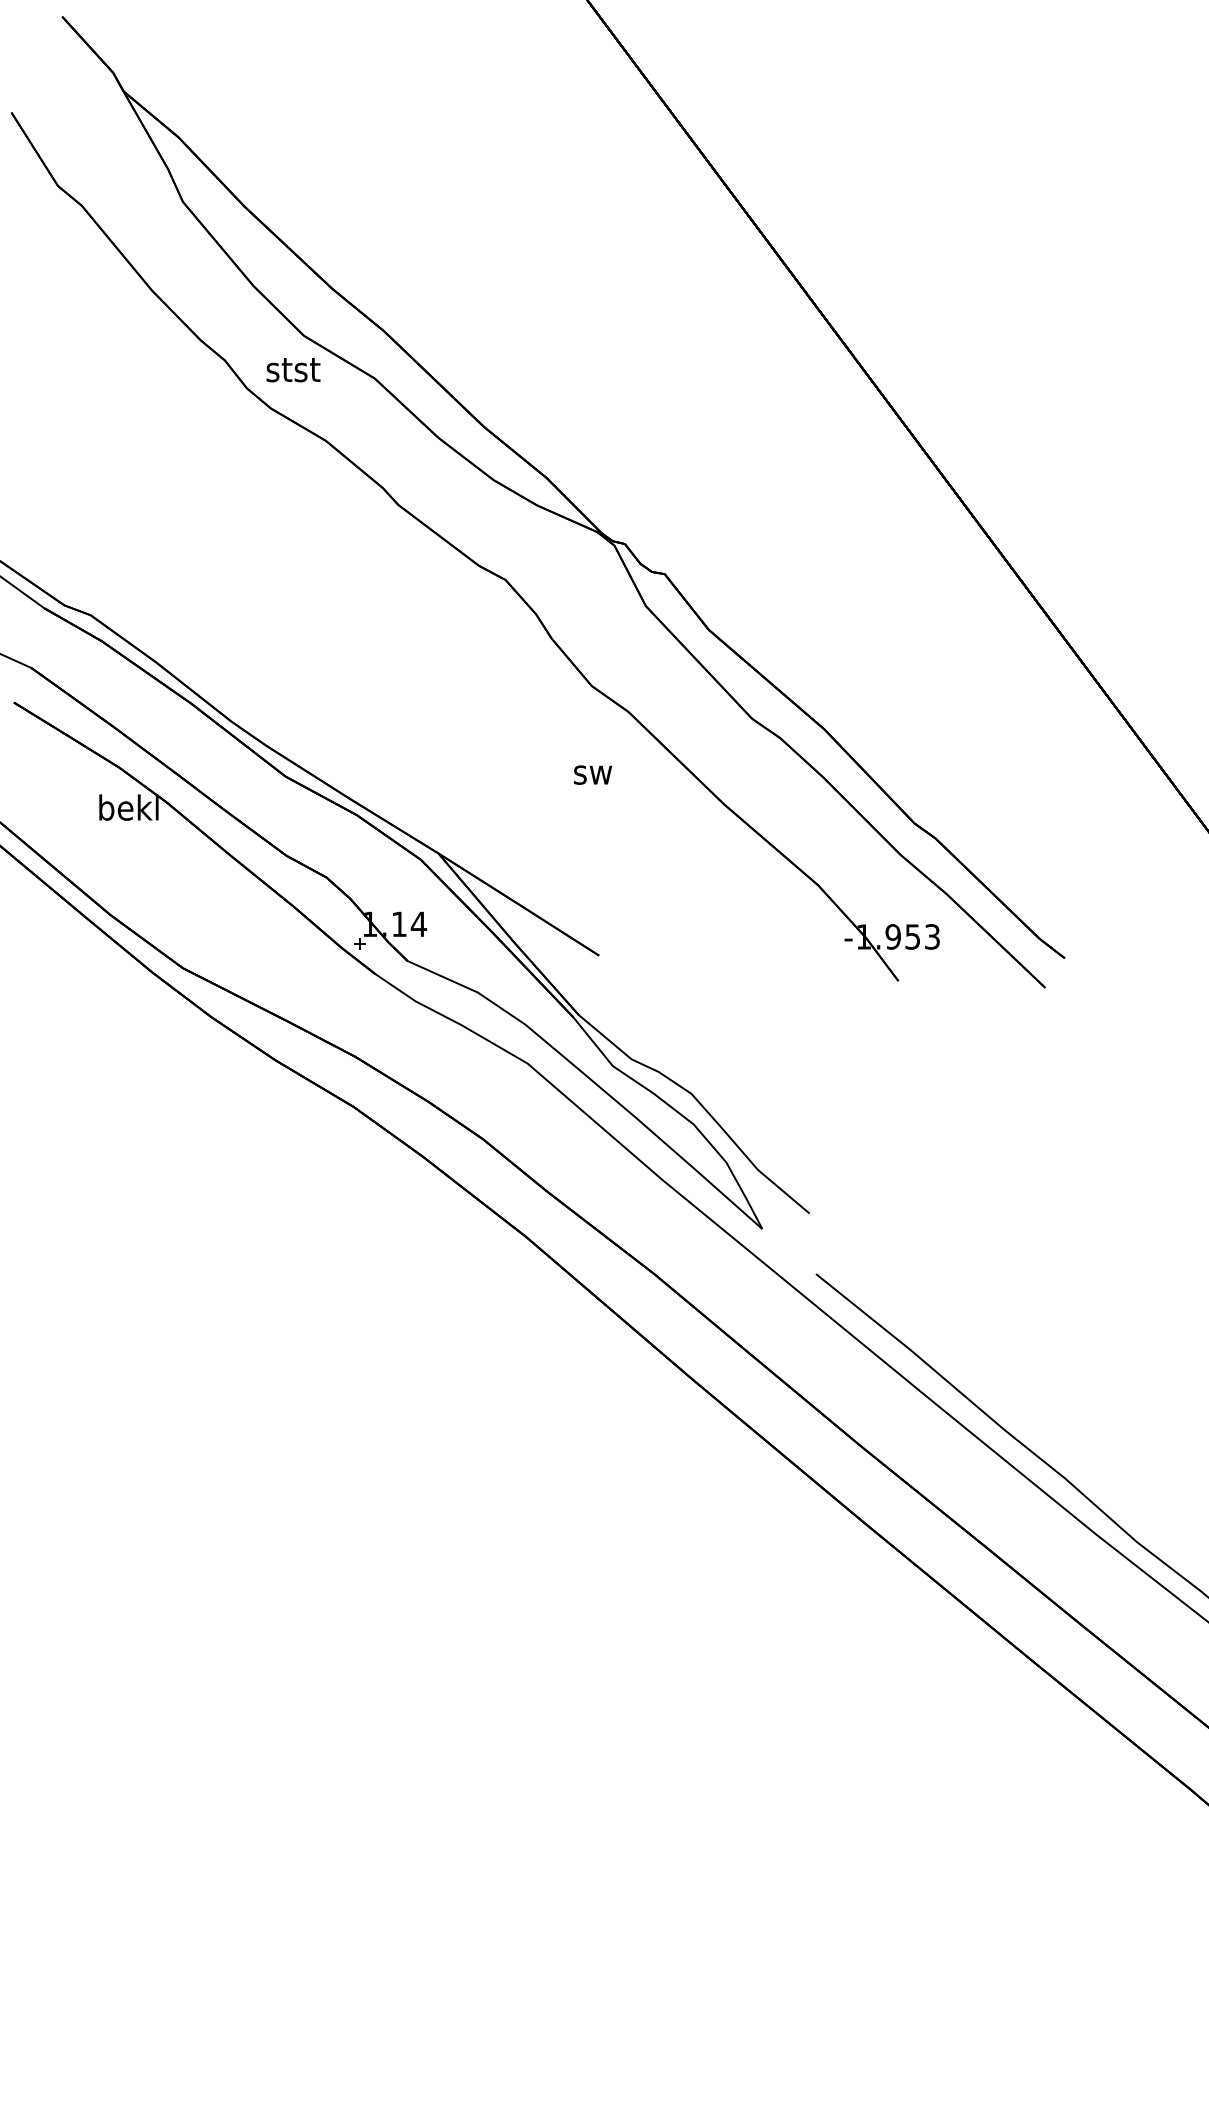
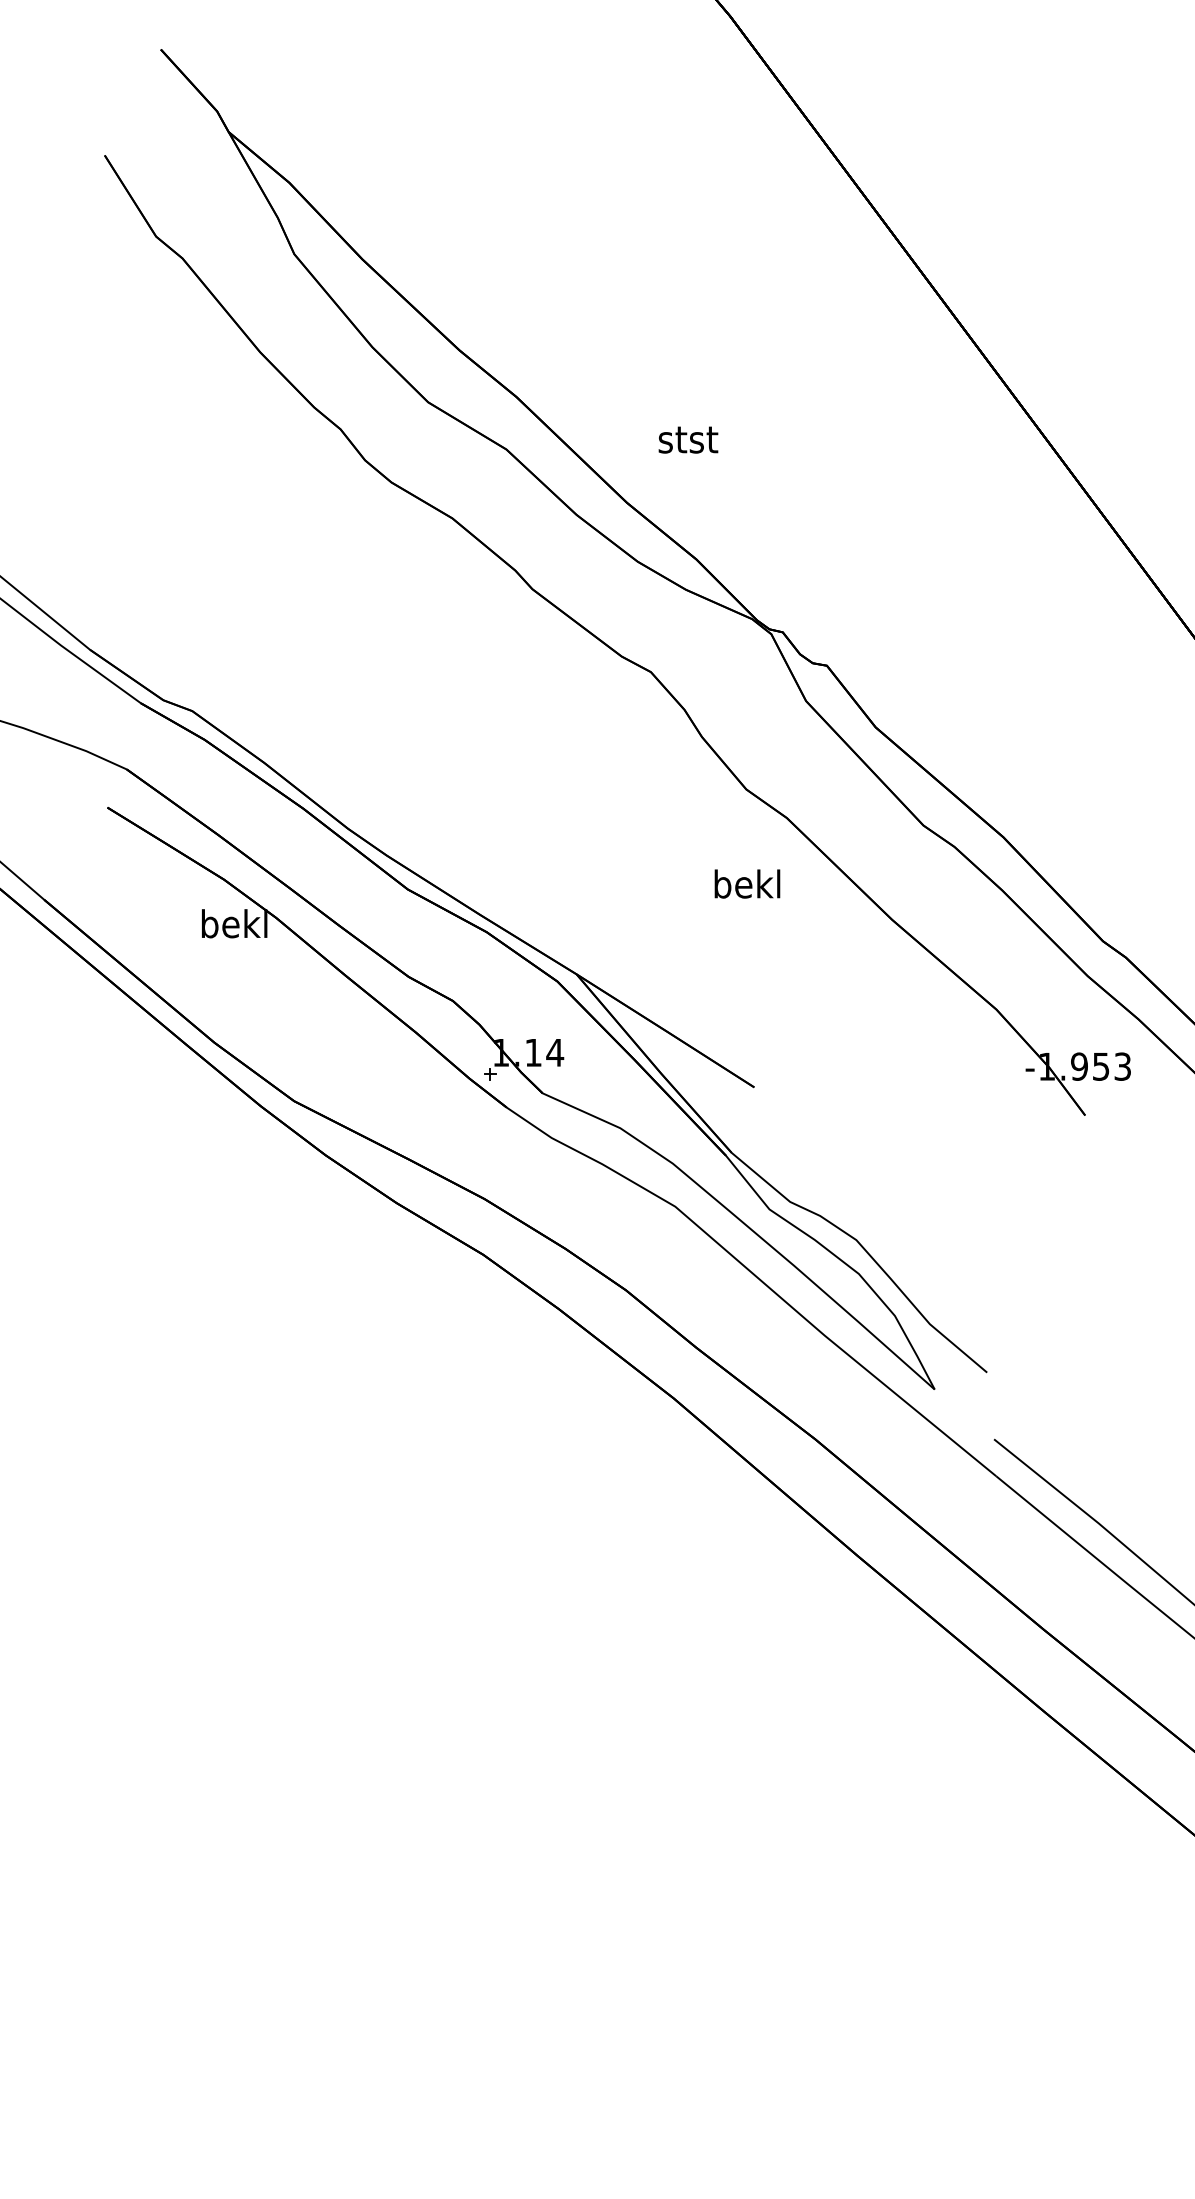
text: (293, 370) -> (688, 440), moved
text: (592, 771) -> (747, 883), sw -> bekl

